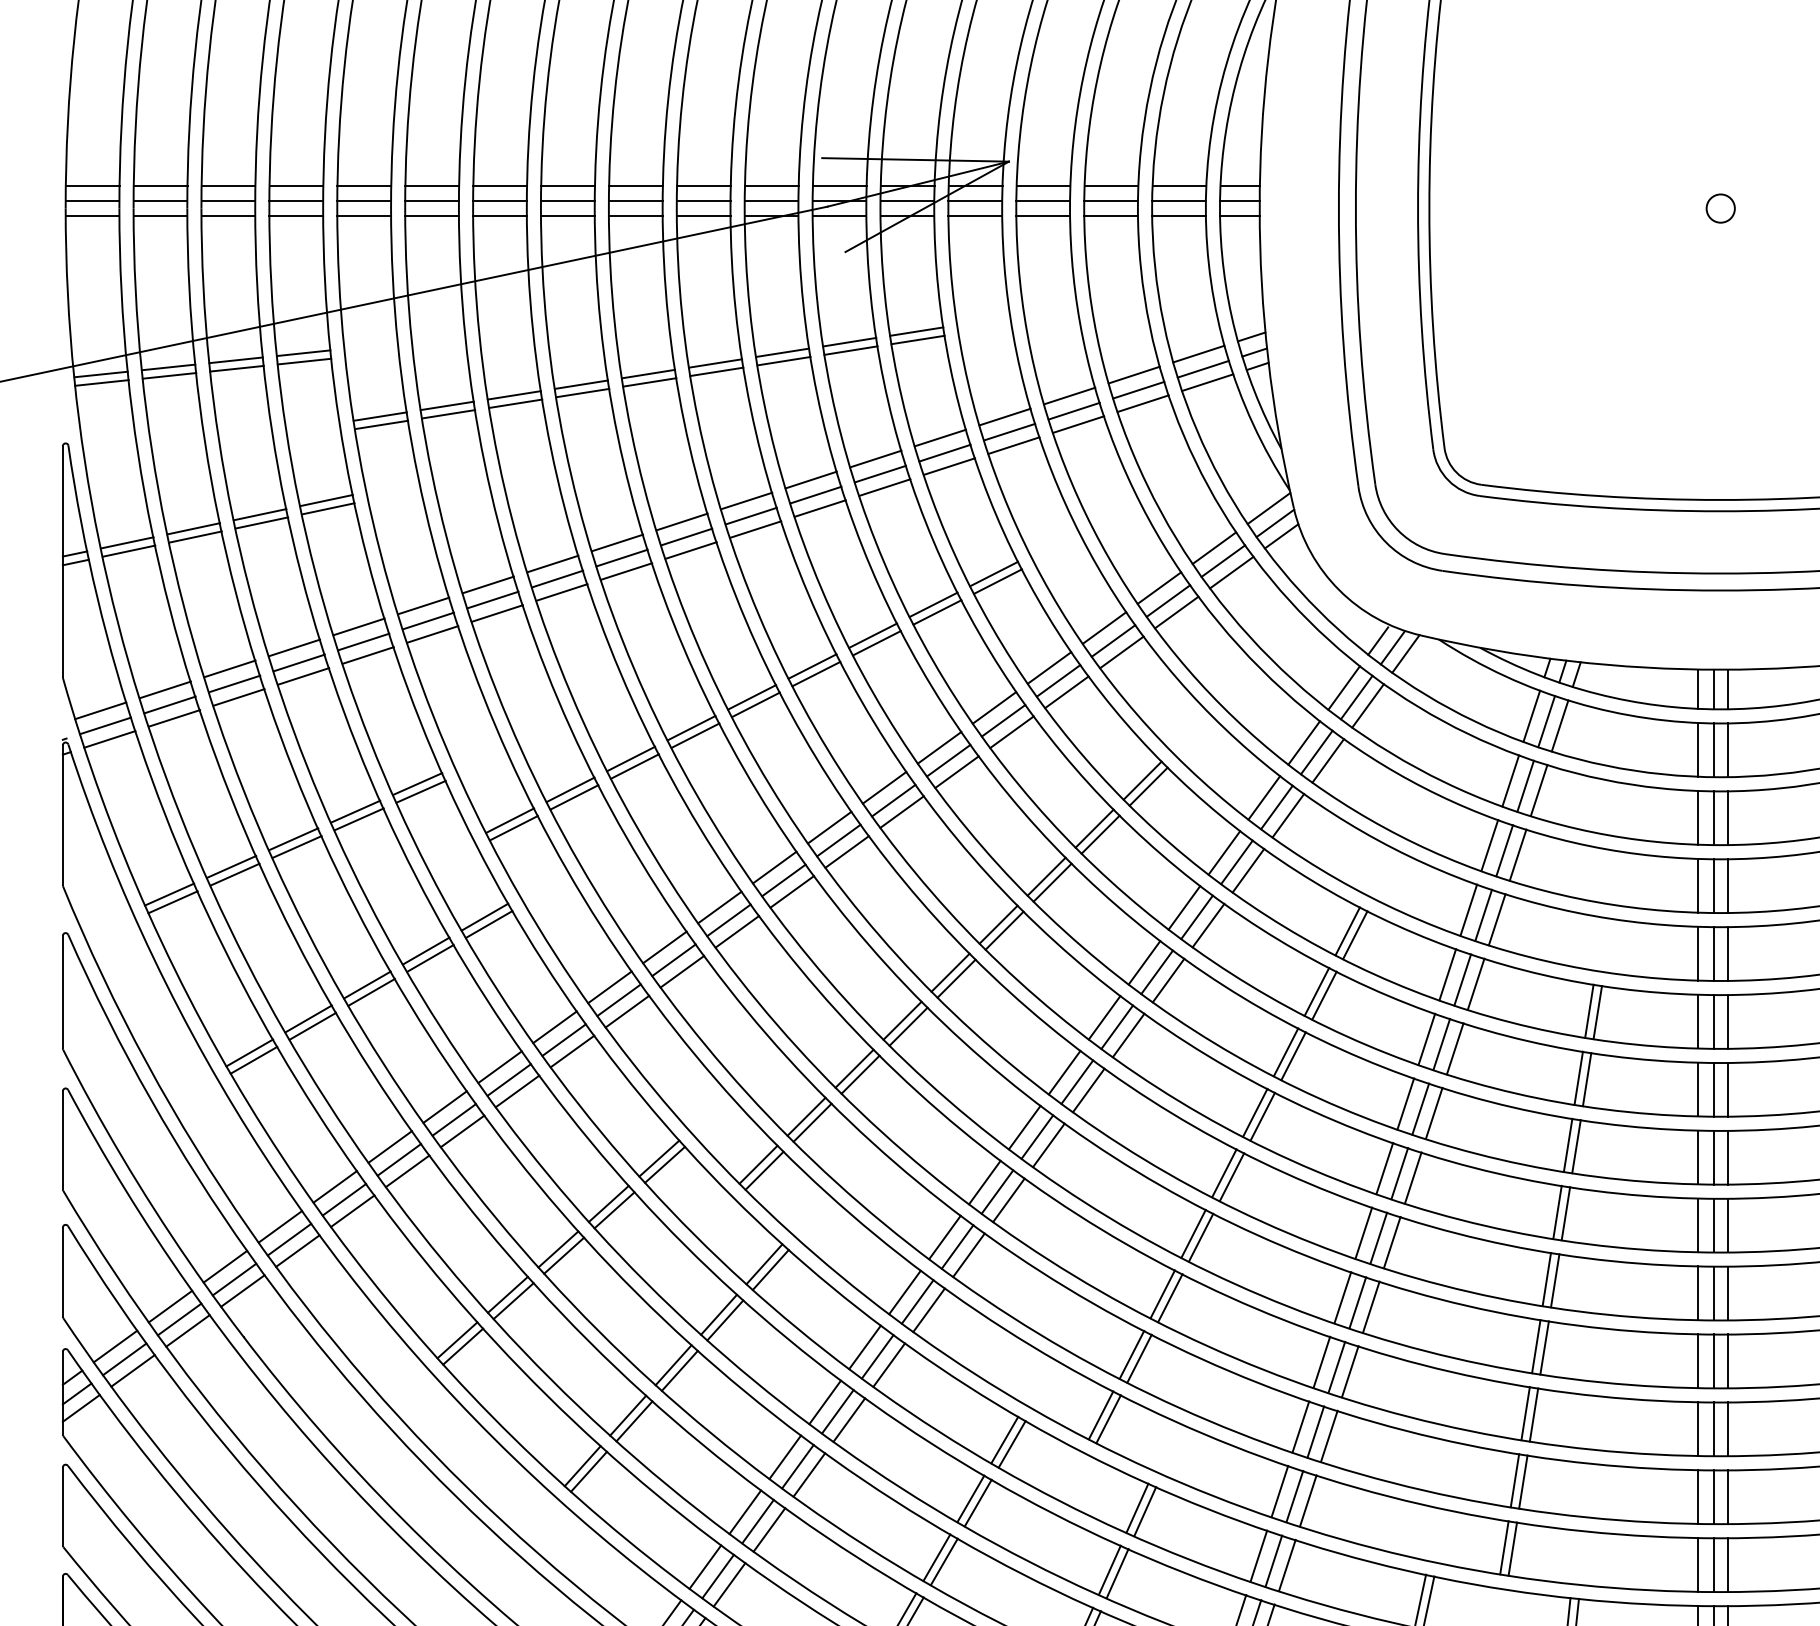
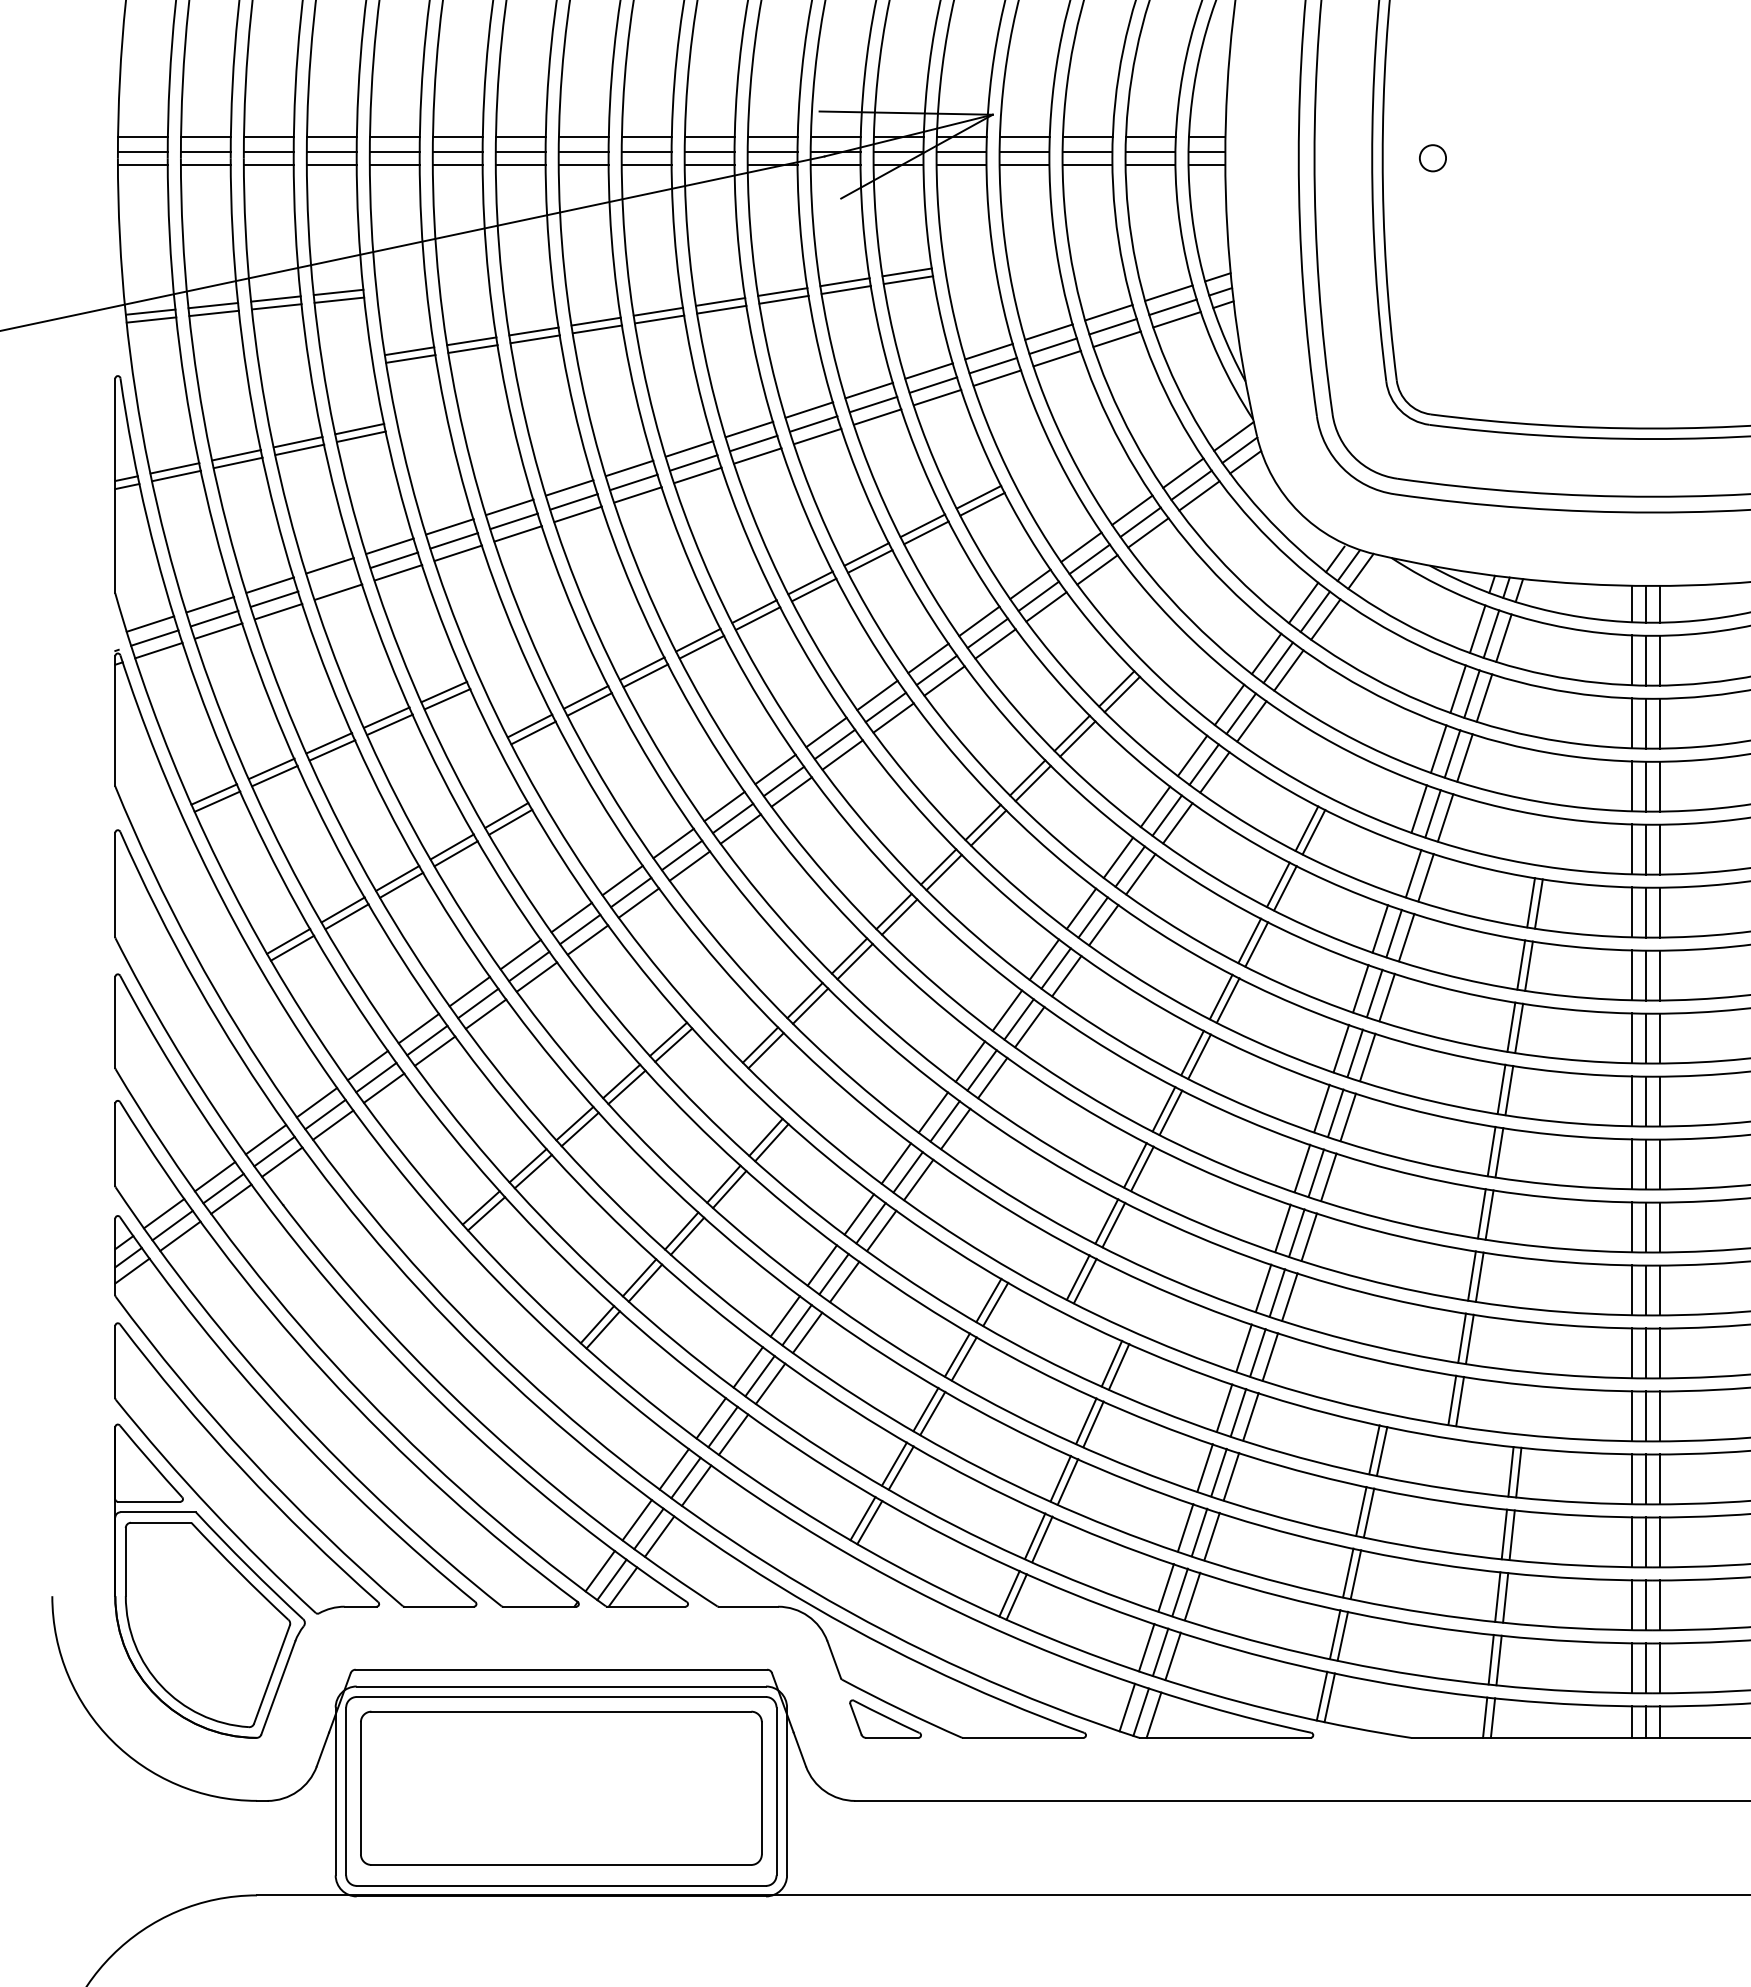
circle: (1720, 208) -> (1432, 158), moved
line: (299, 662) -> (334, 579), removed
line: (1447, 974) -> (1399, 868), removed

